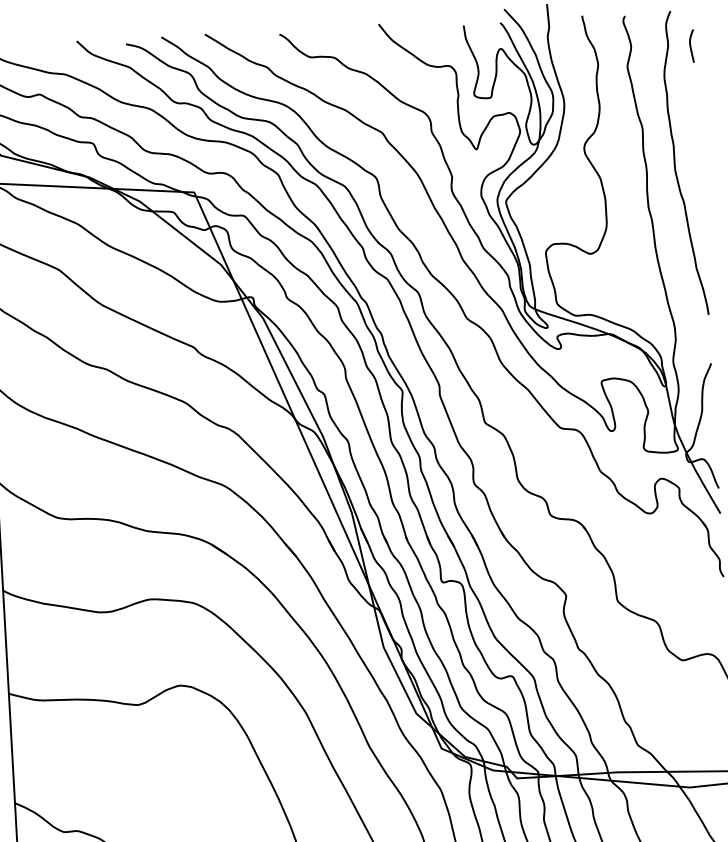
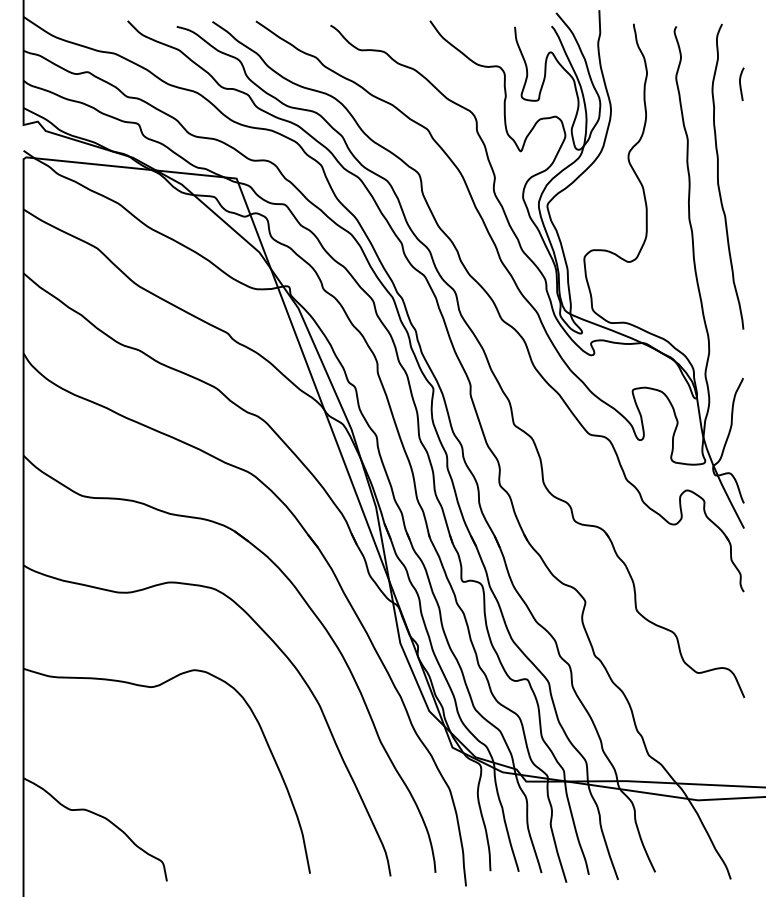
curve: (690, 45) -> (740, 83), moved

